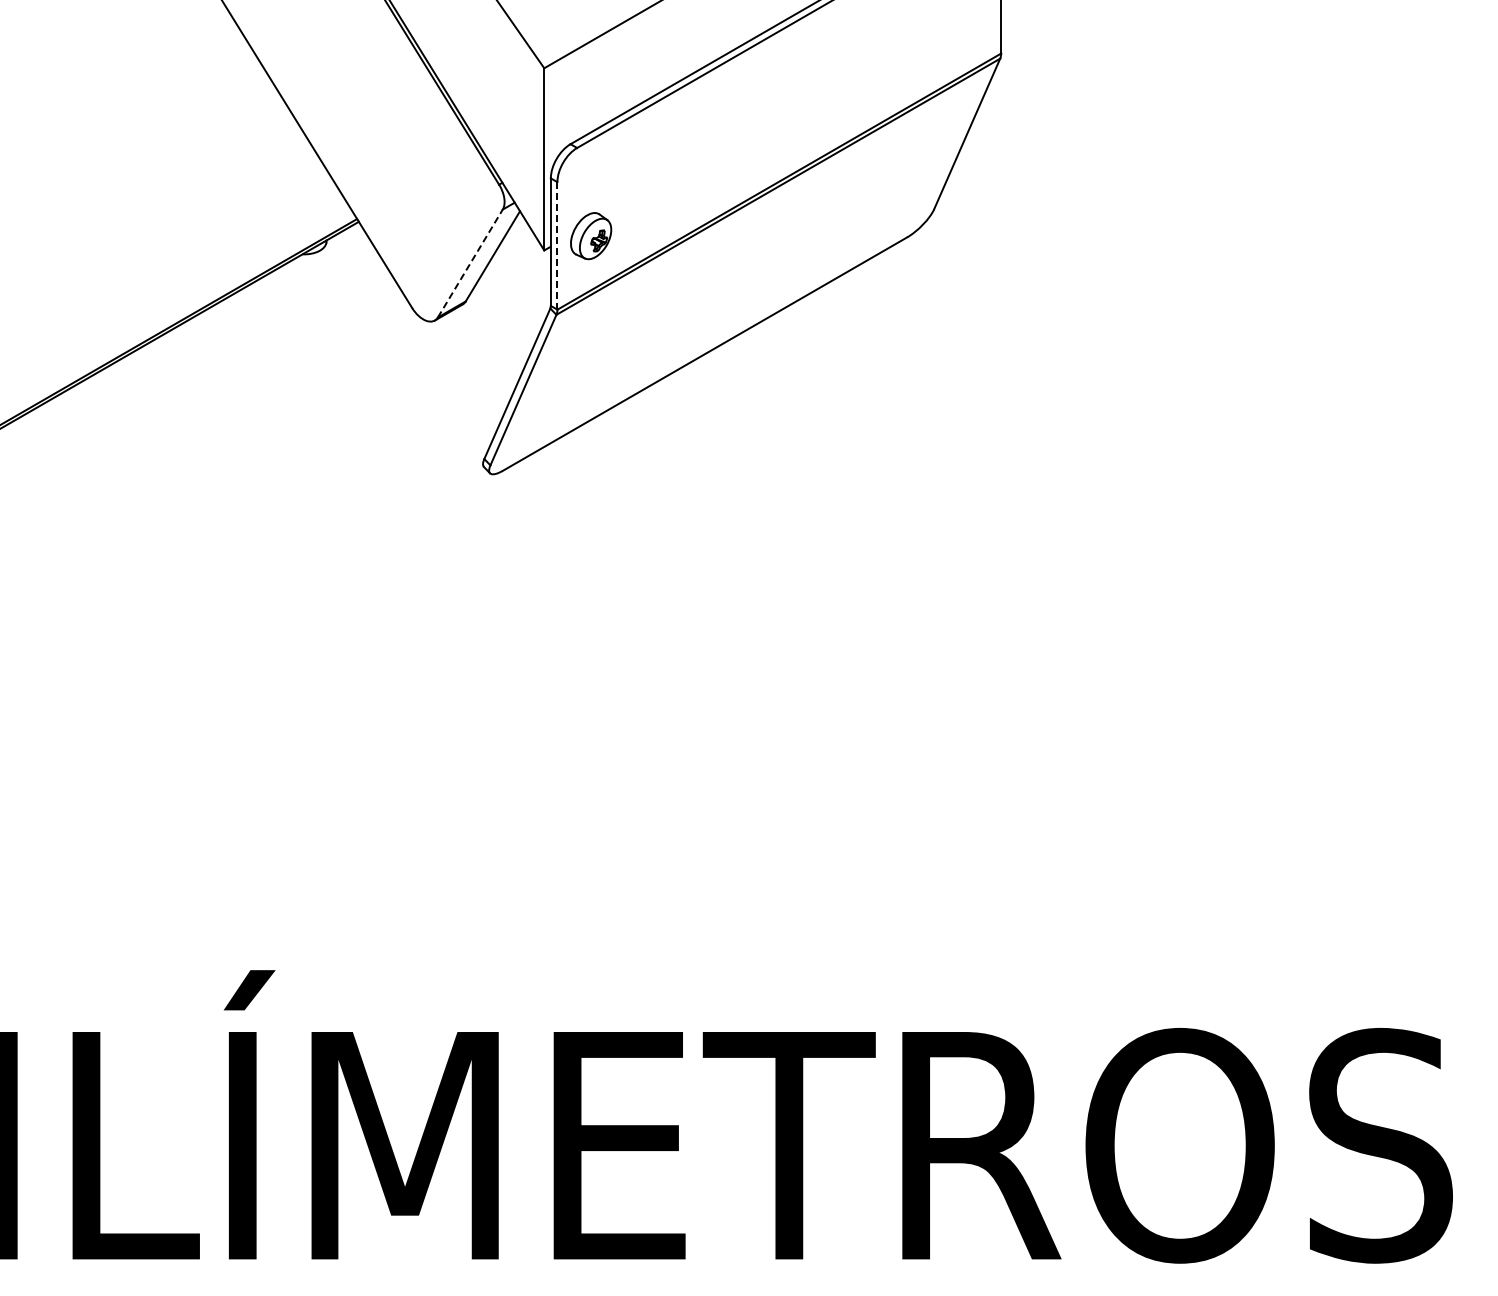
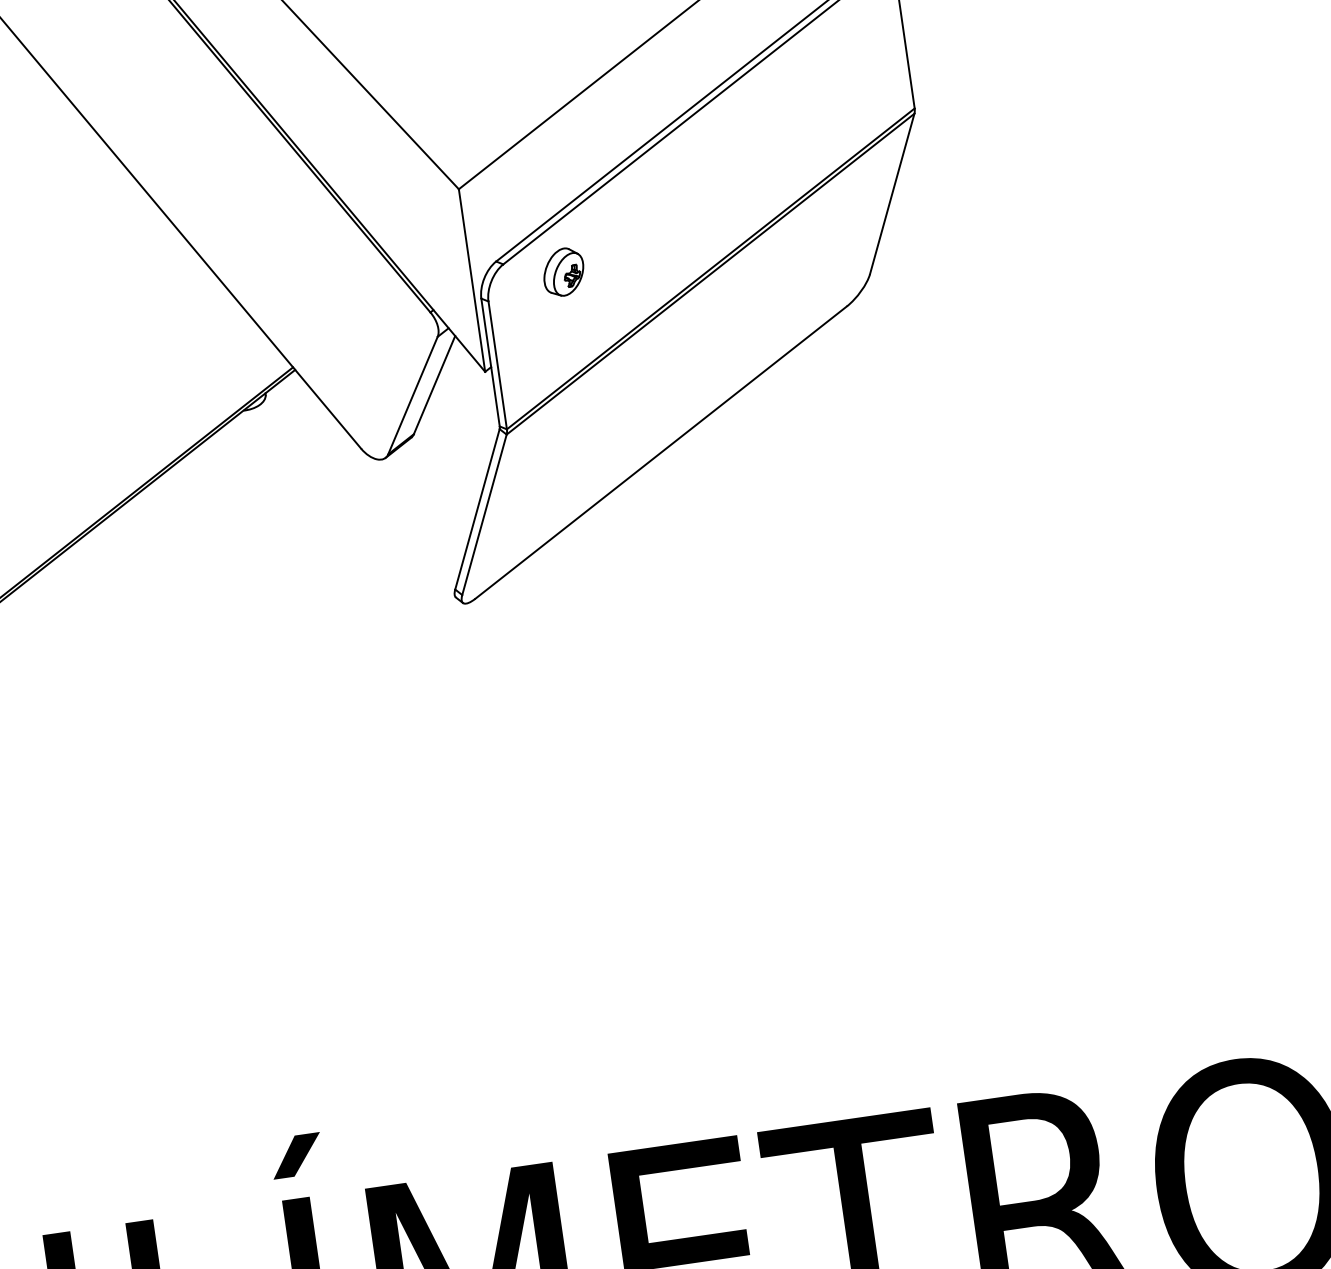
part: (591, 236) -> (564, 272), moved
line: (557, 245) -> (497, 364), dashed -> solid
line: (470, 263) -> (413, 395), dashed -> solid

